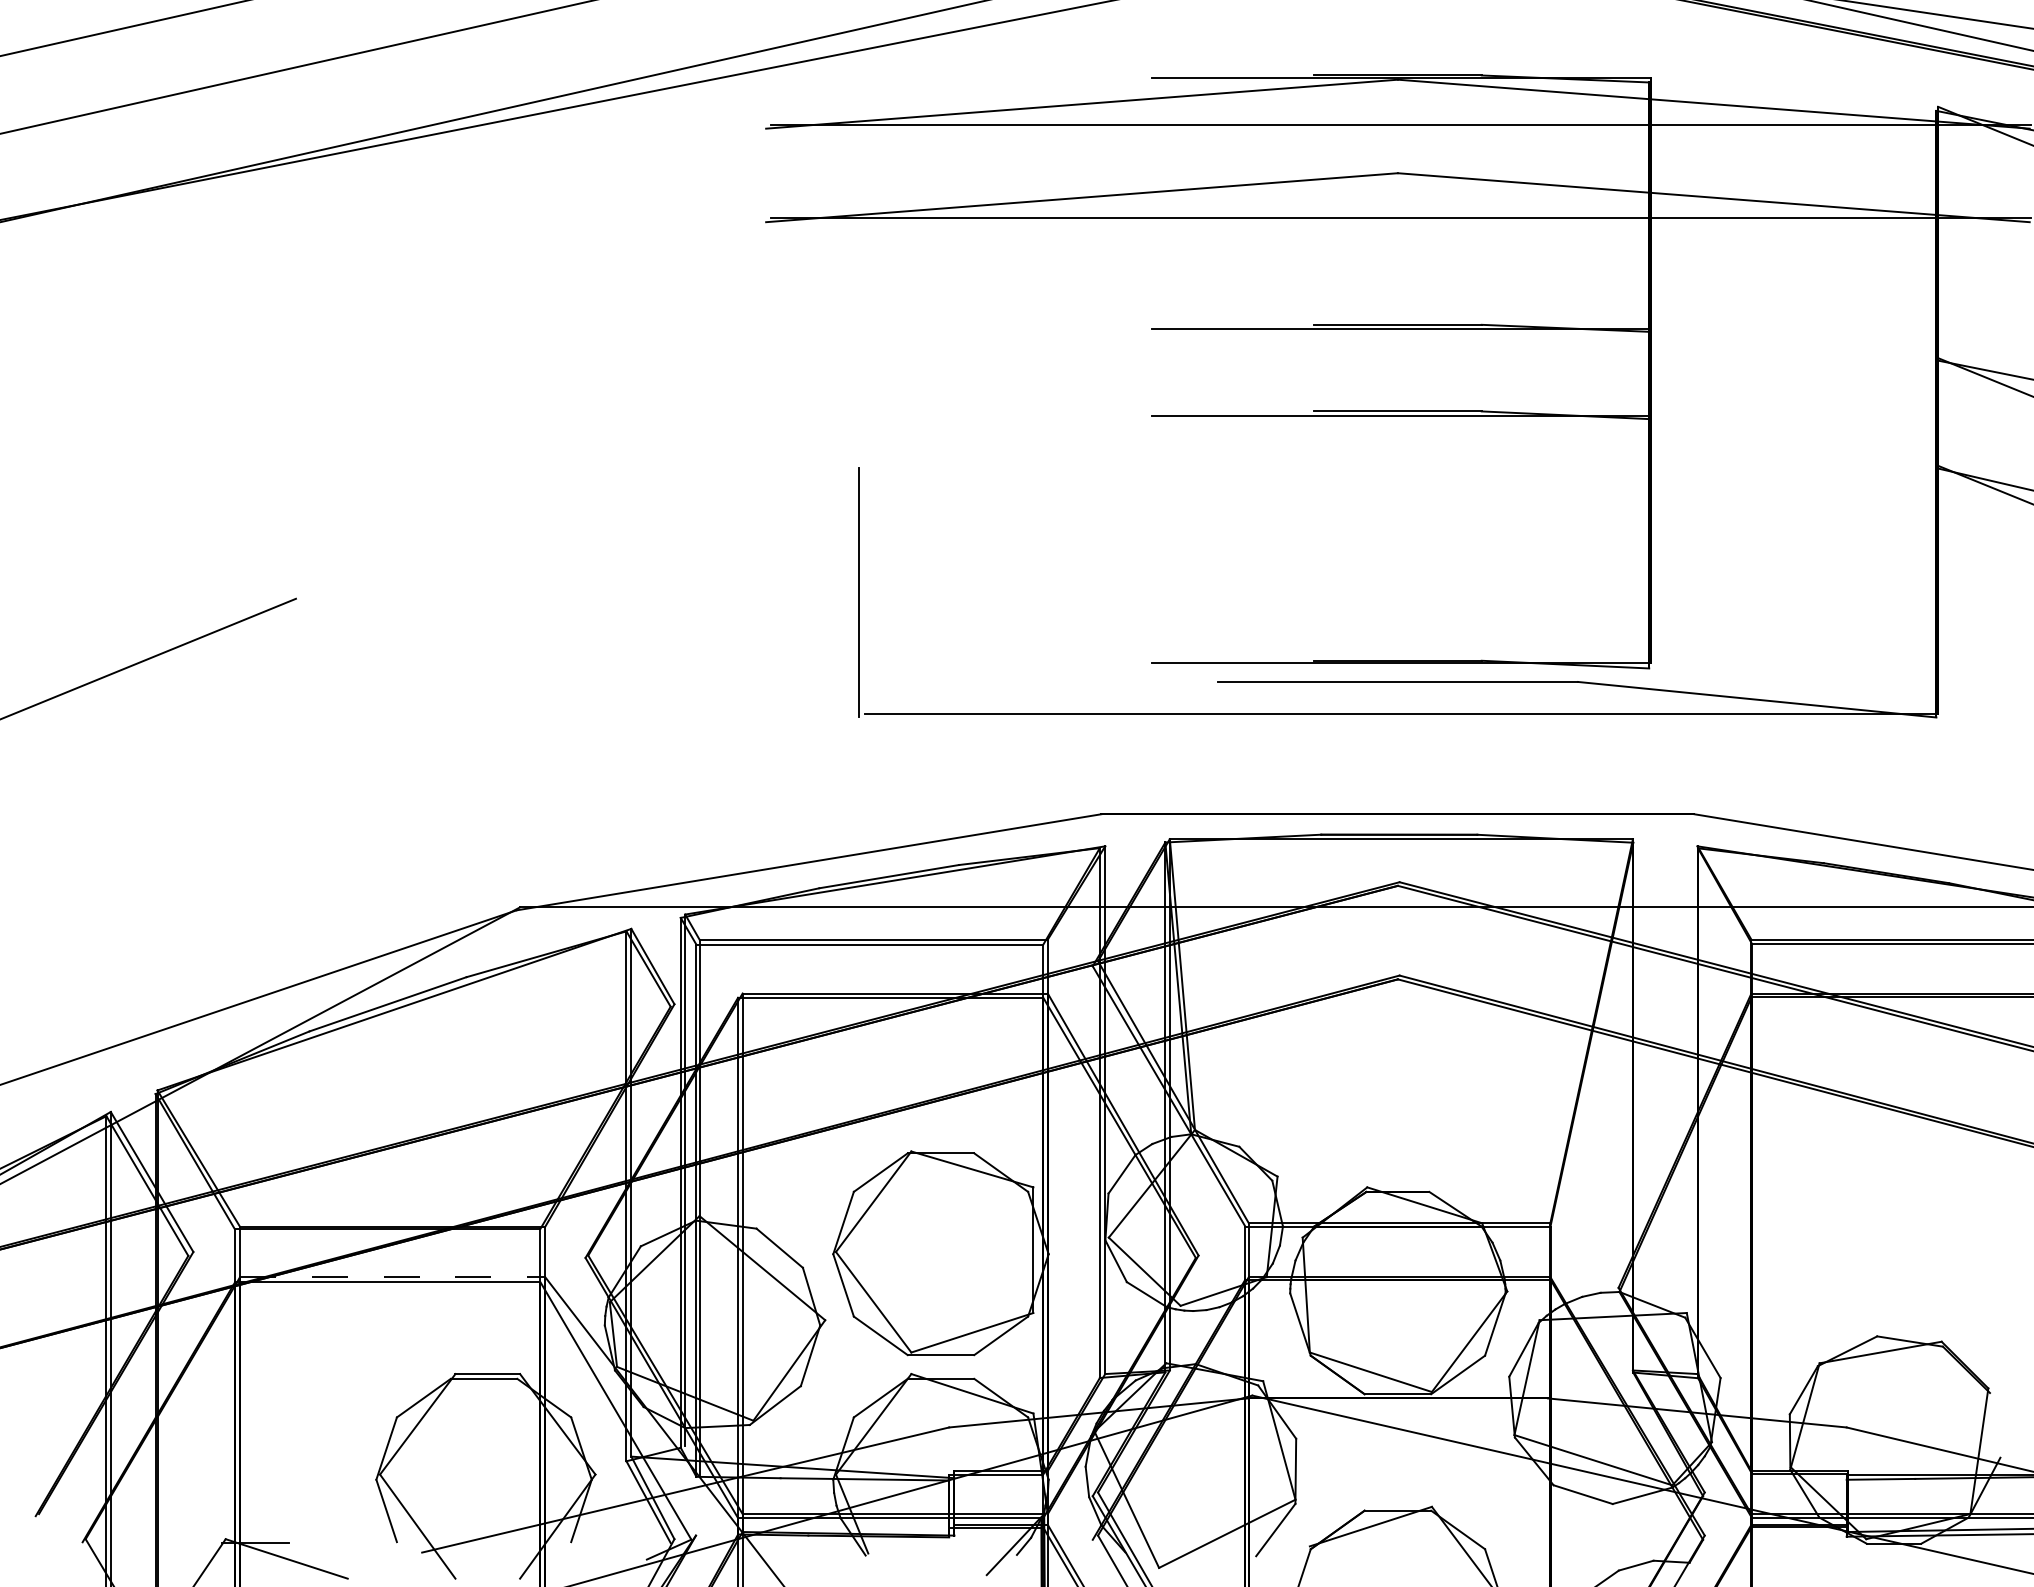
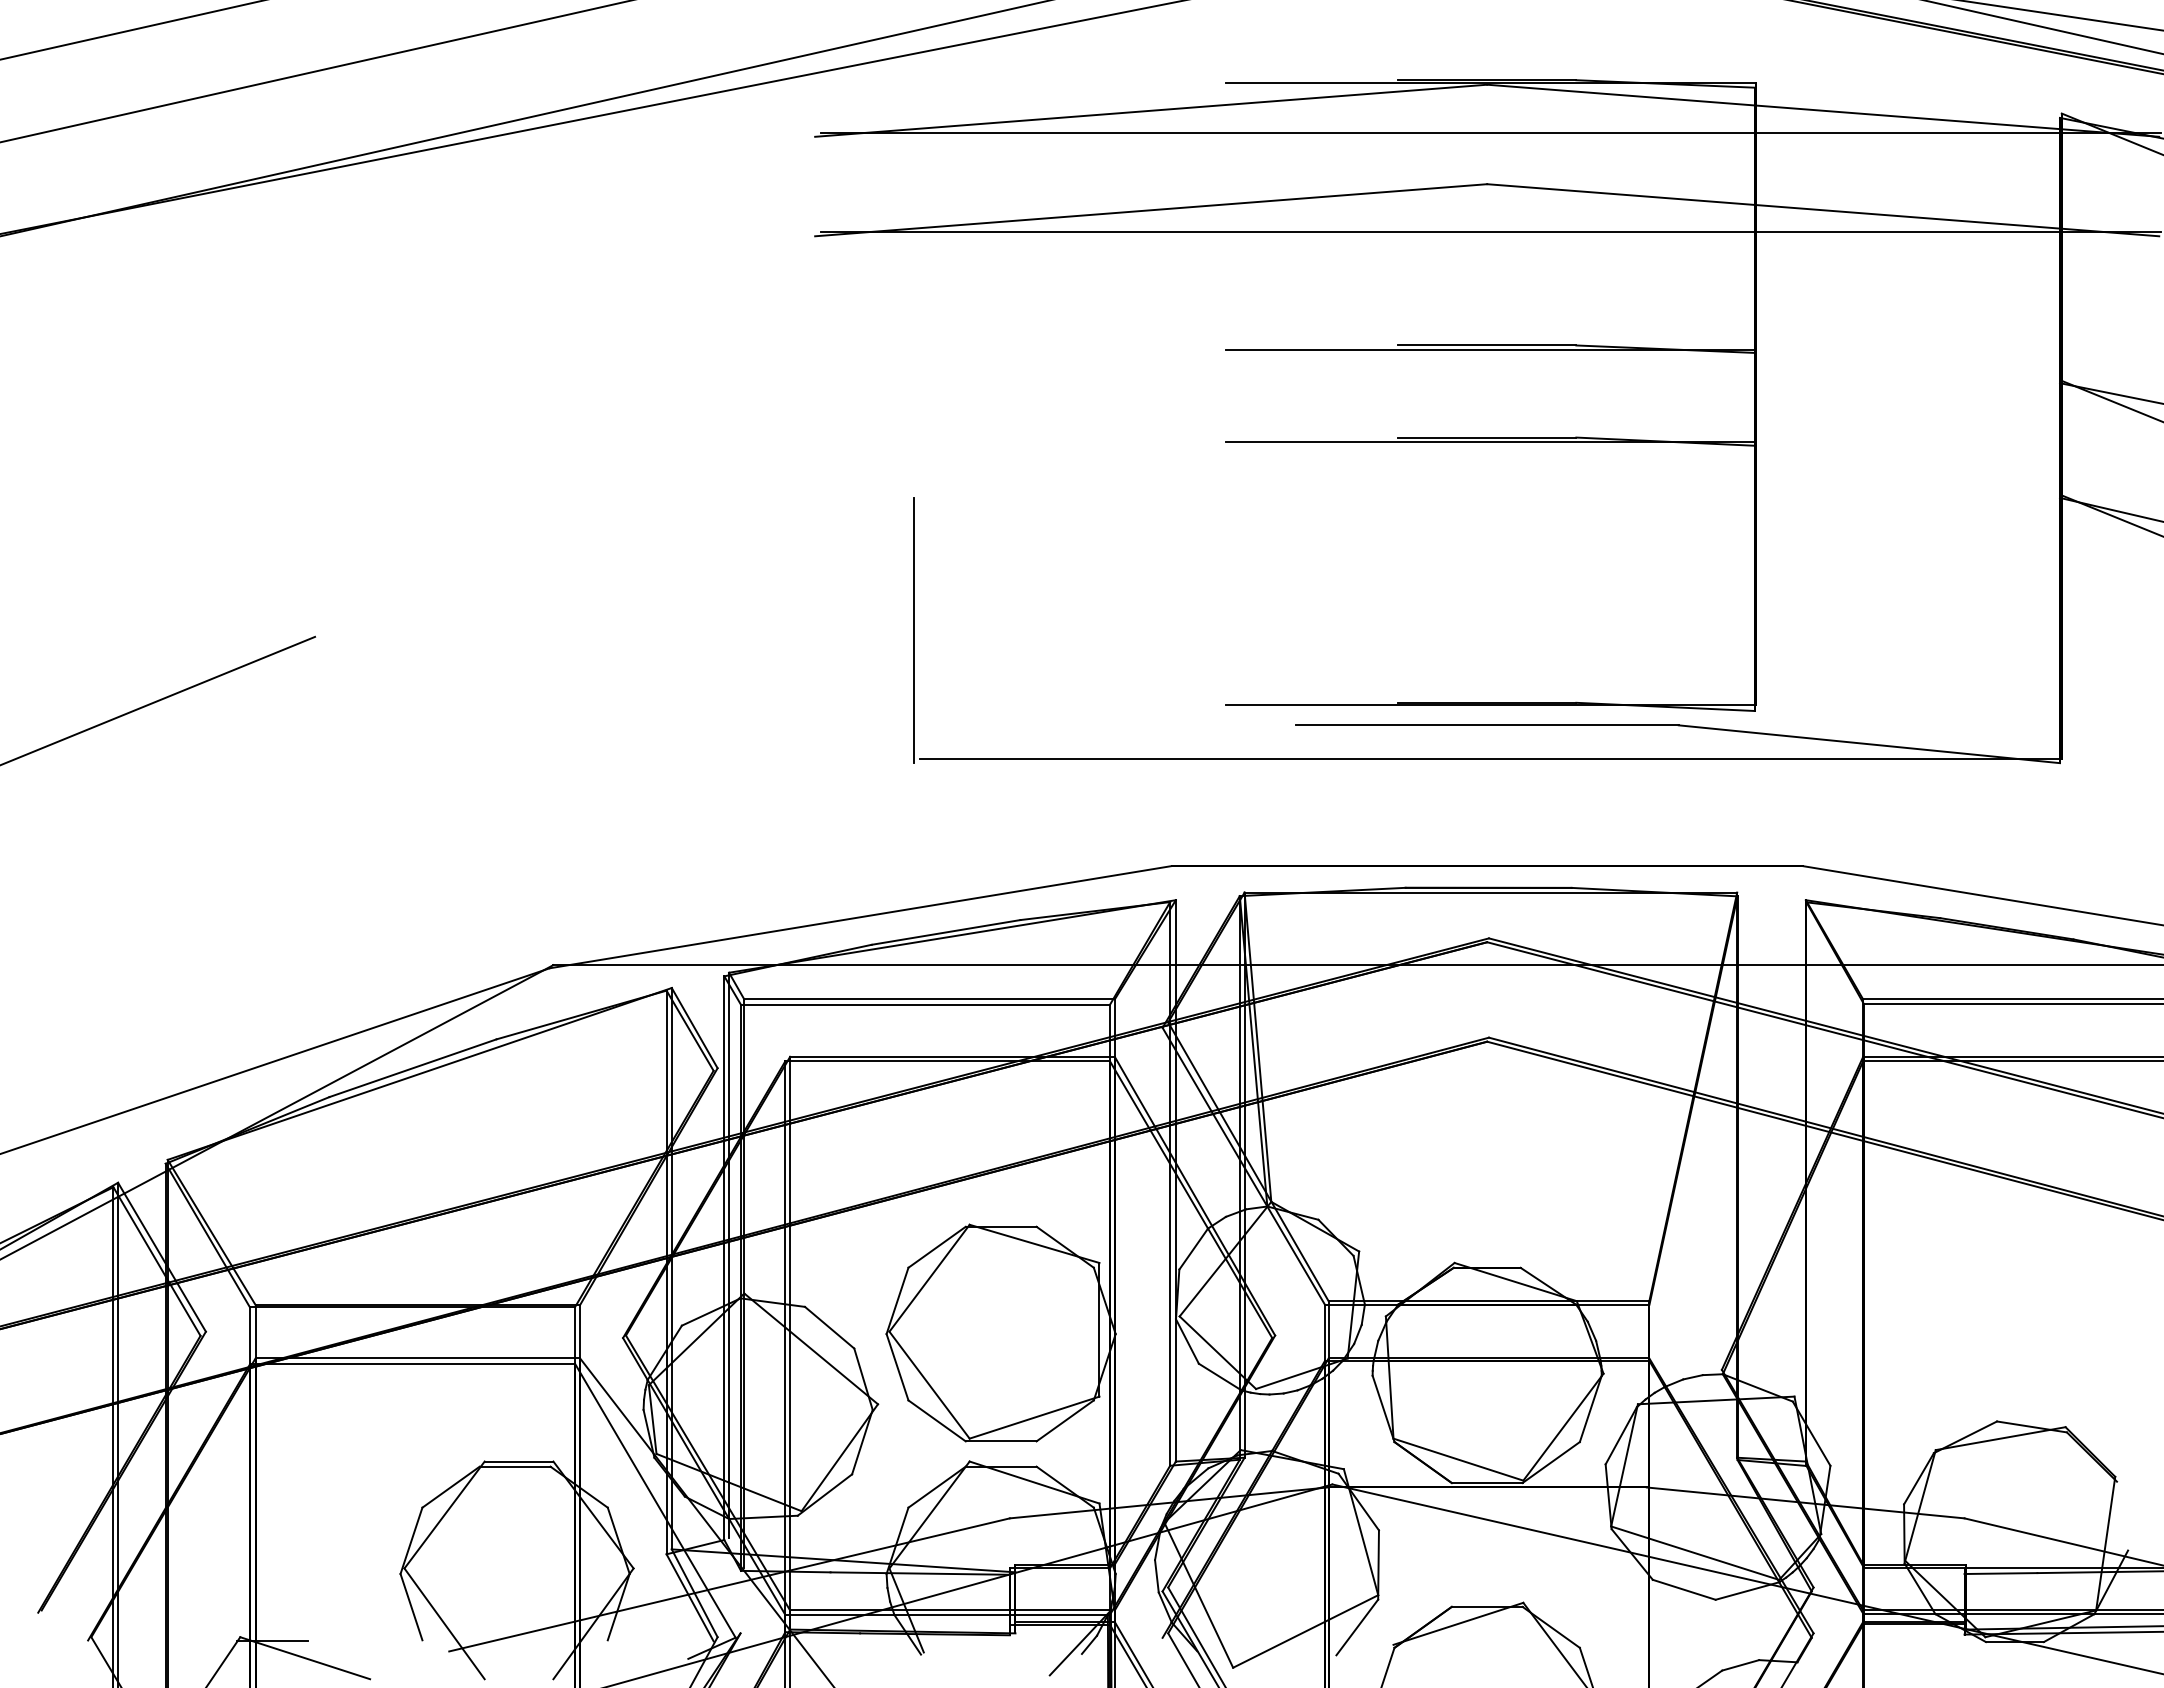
line: (393, 1277) -> (418, 1358), dashed -> solid

